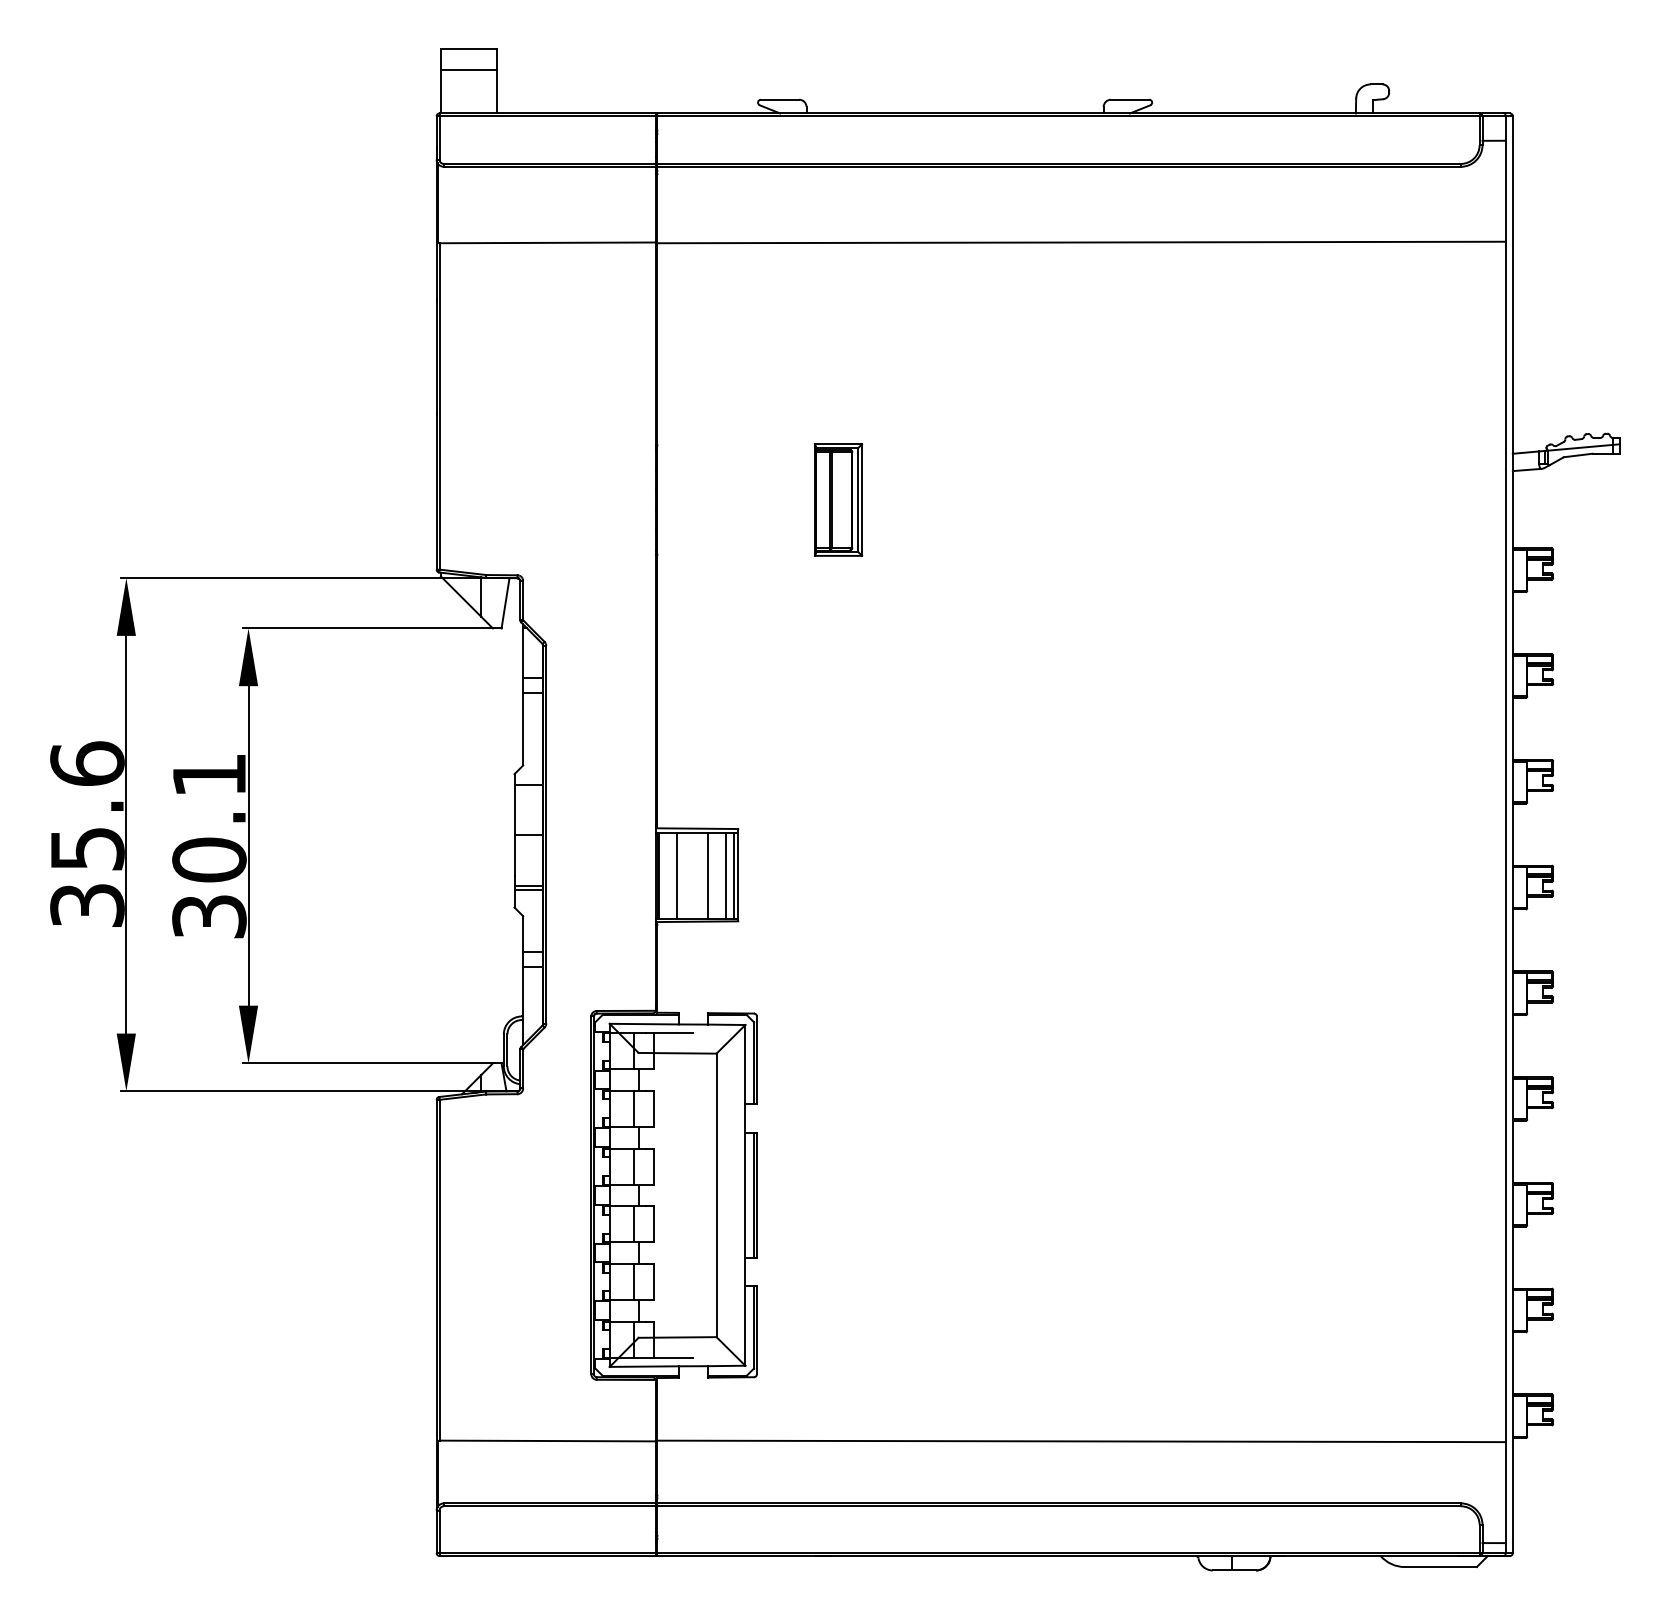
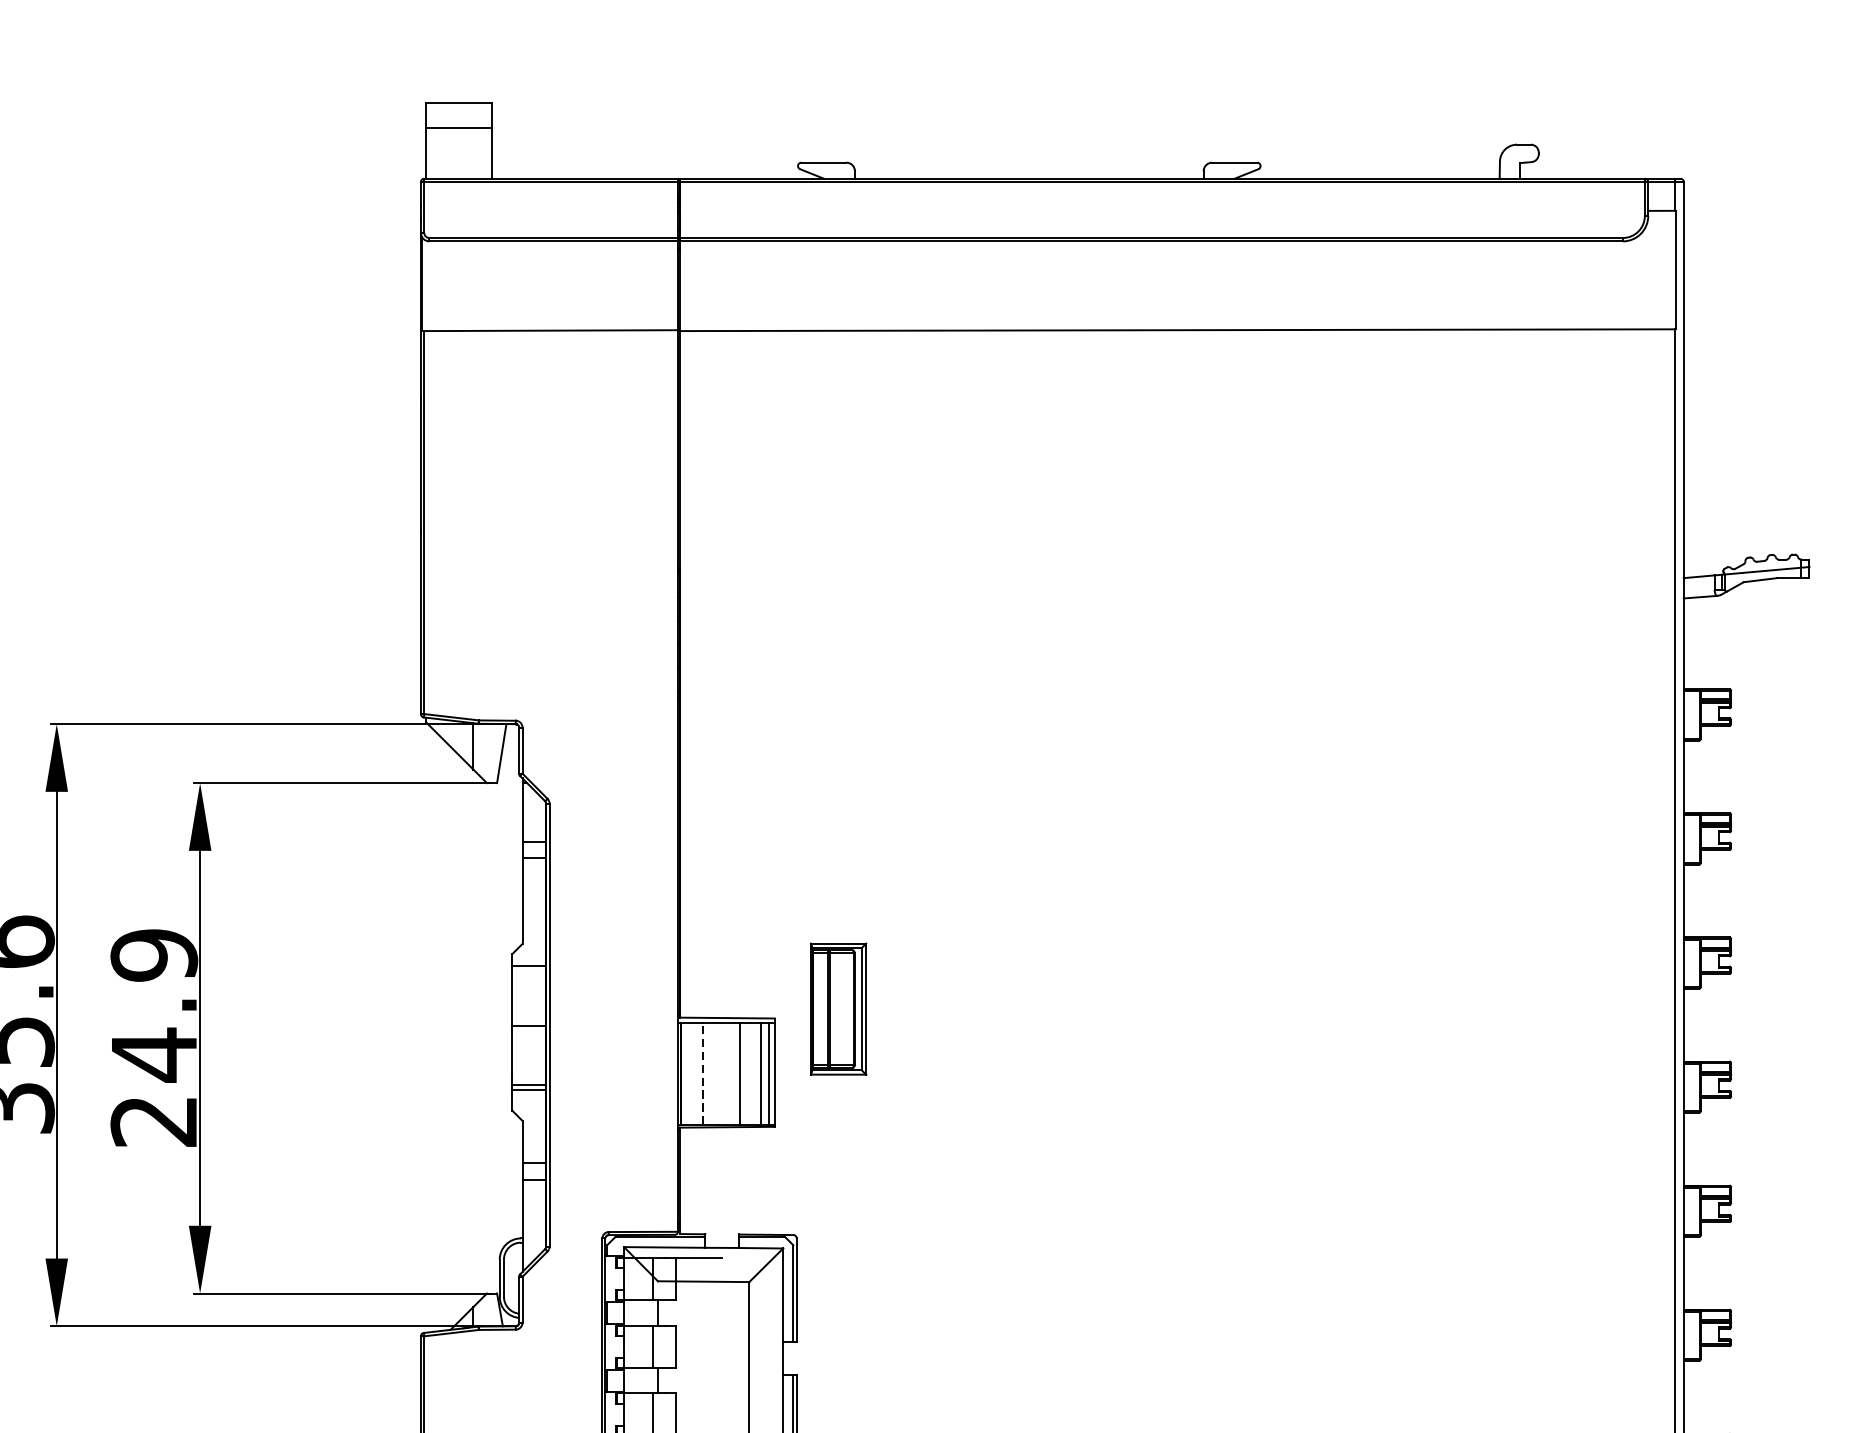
part: (838, 499) -> (838, 1008), moved
text: (209, 845) -> (154, 1037), 30.1 -> 24.9
line: (676, 875) -> (702, 1073), solid -> dashed

